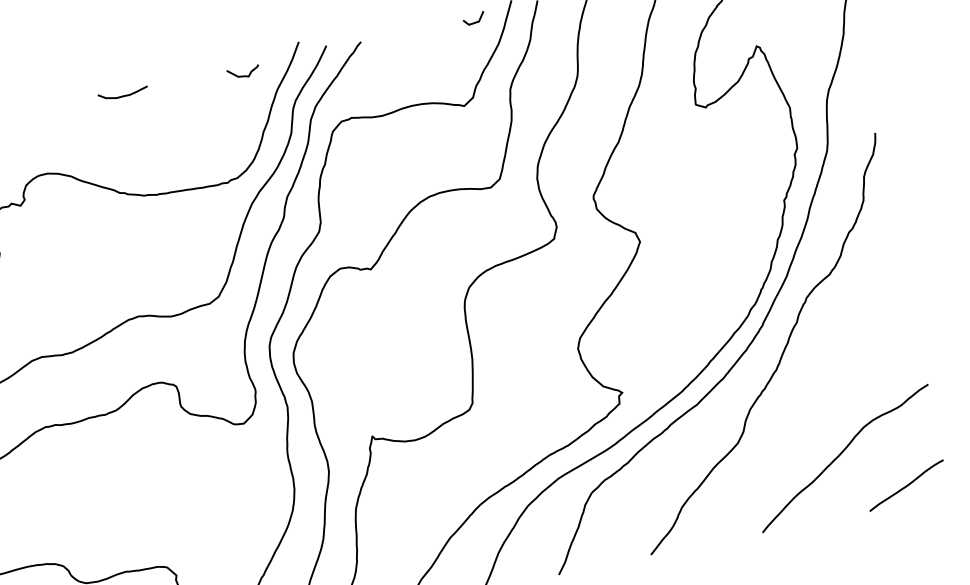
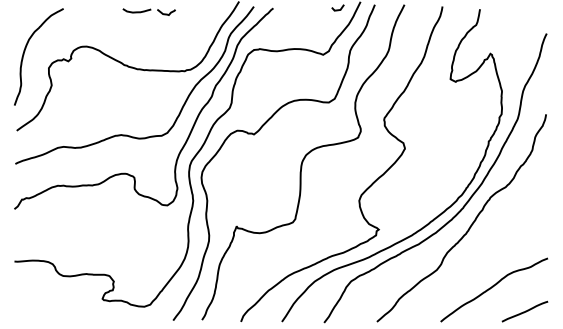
curve: (243, 74) -> (166, 13), moved

